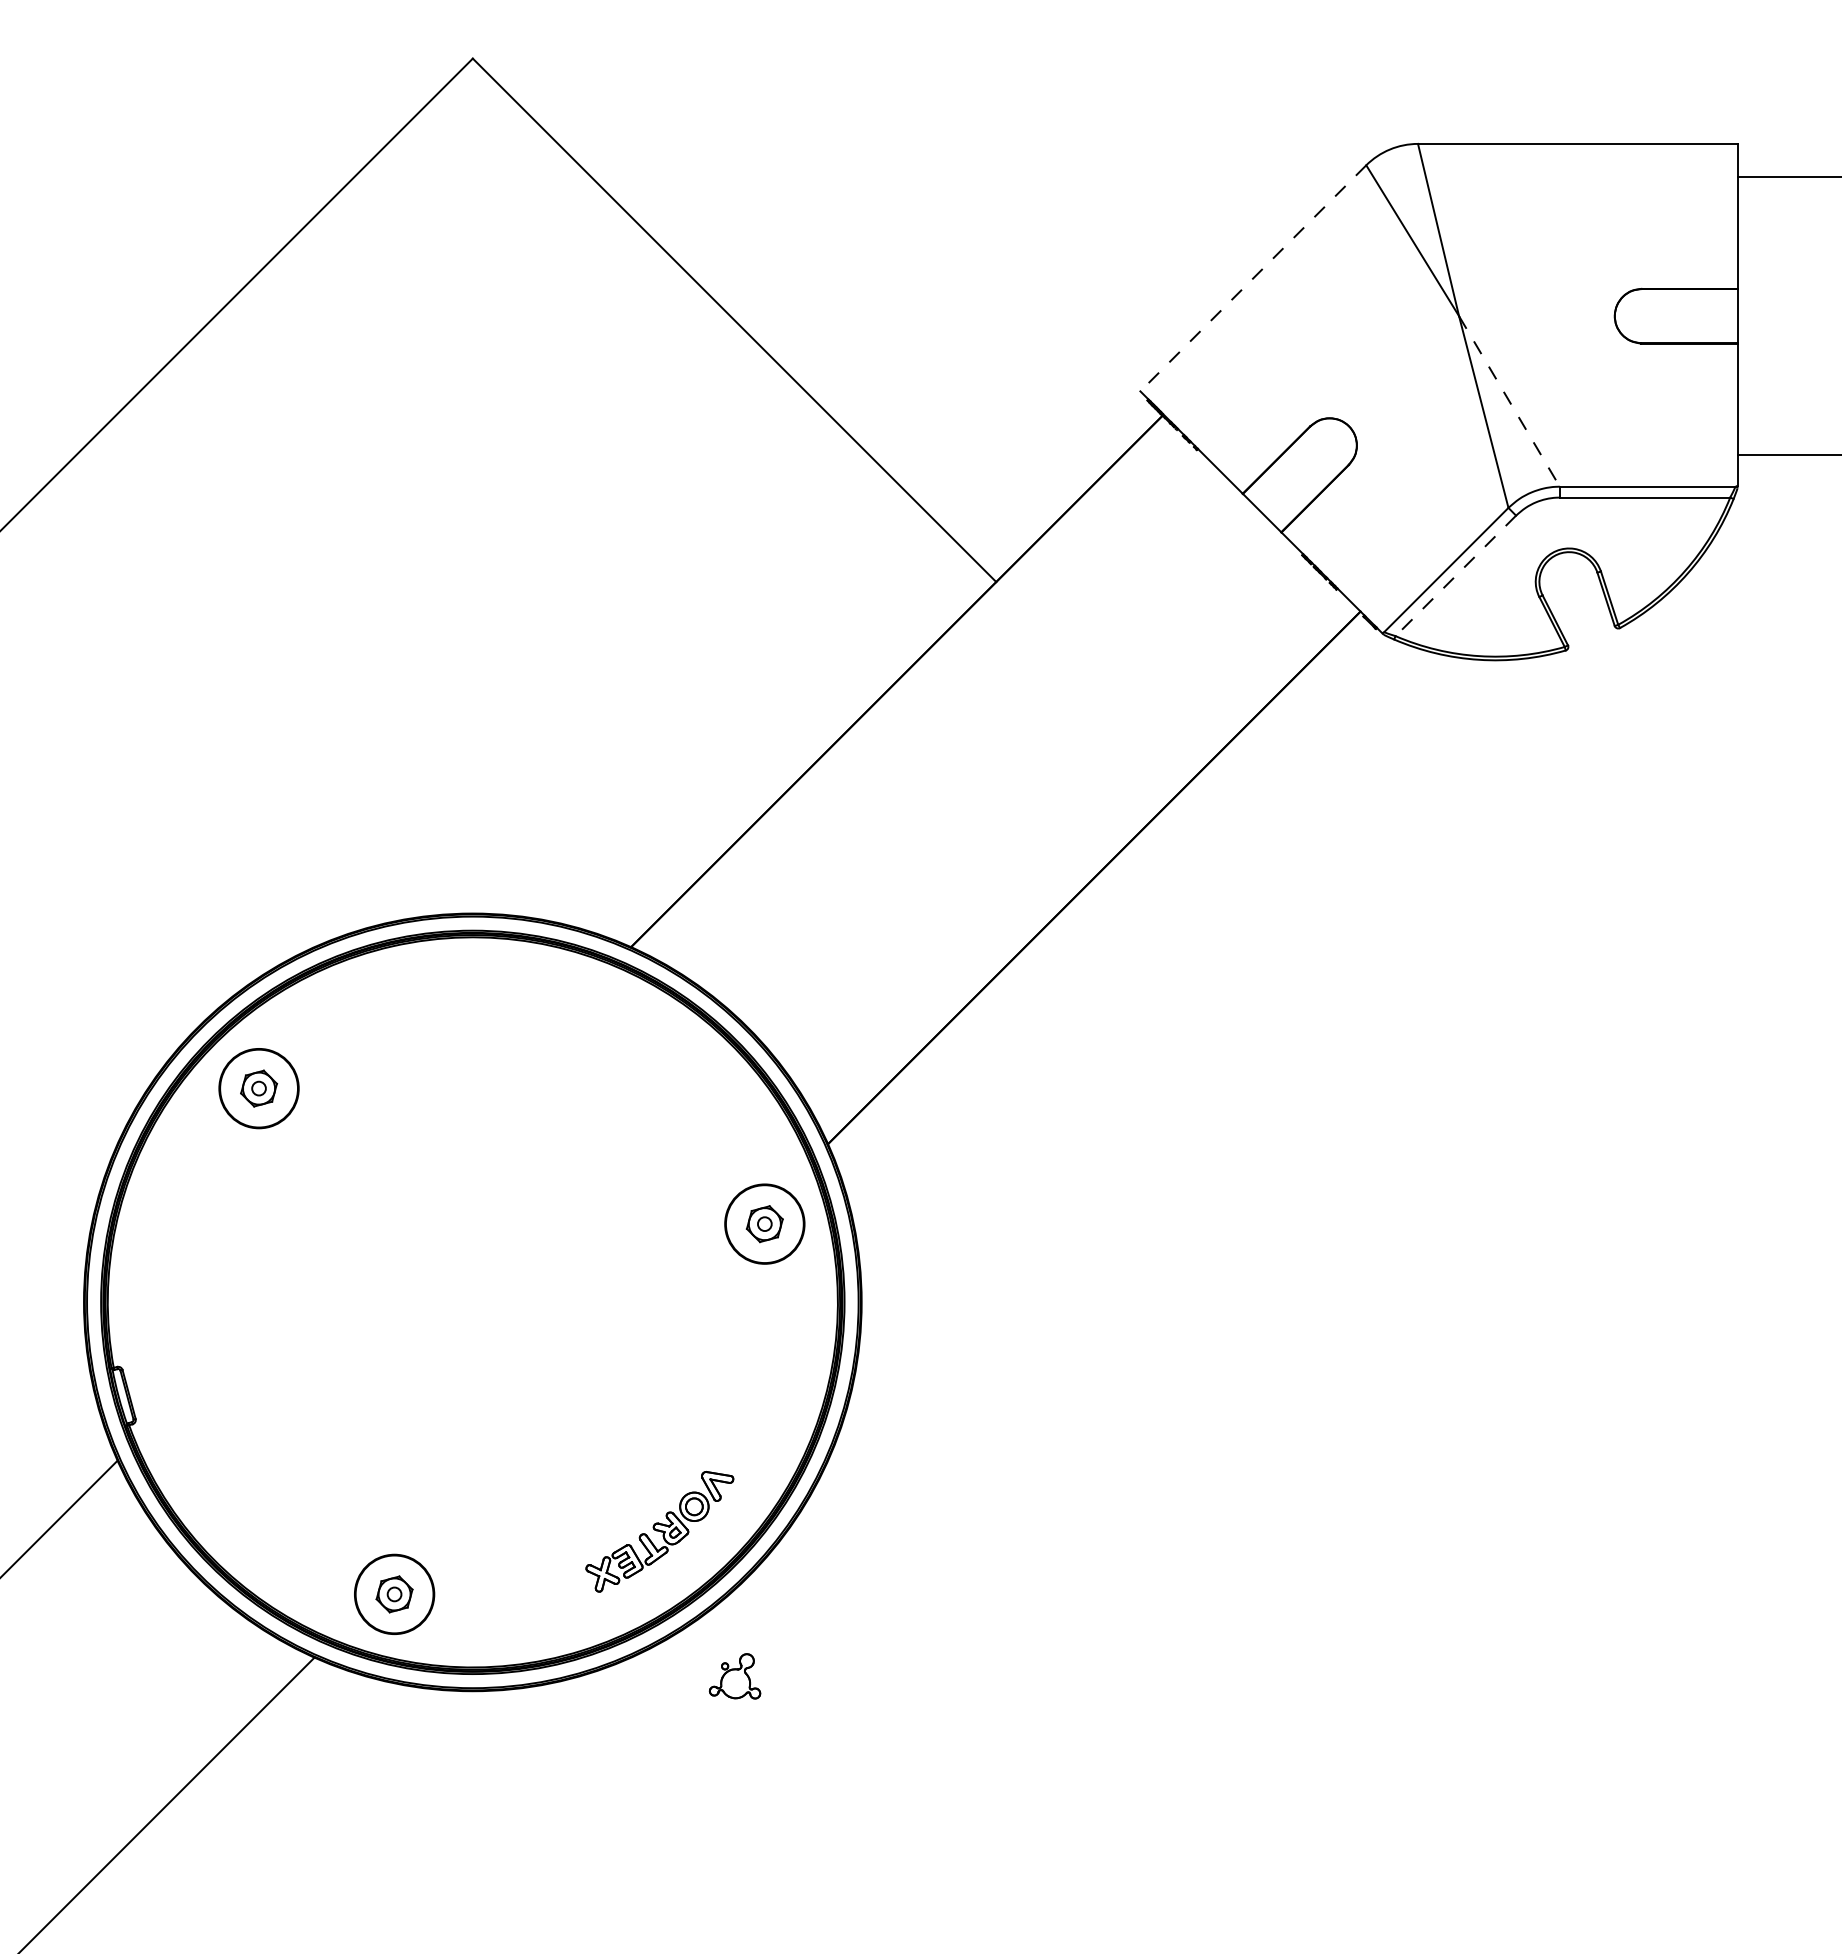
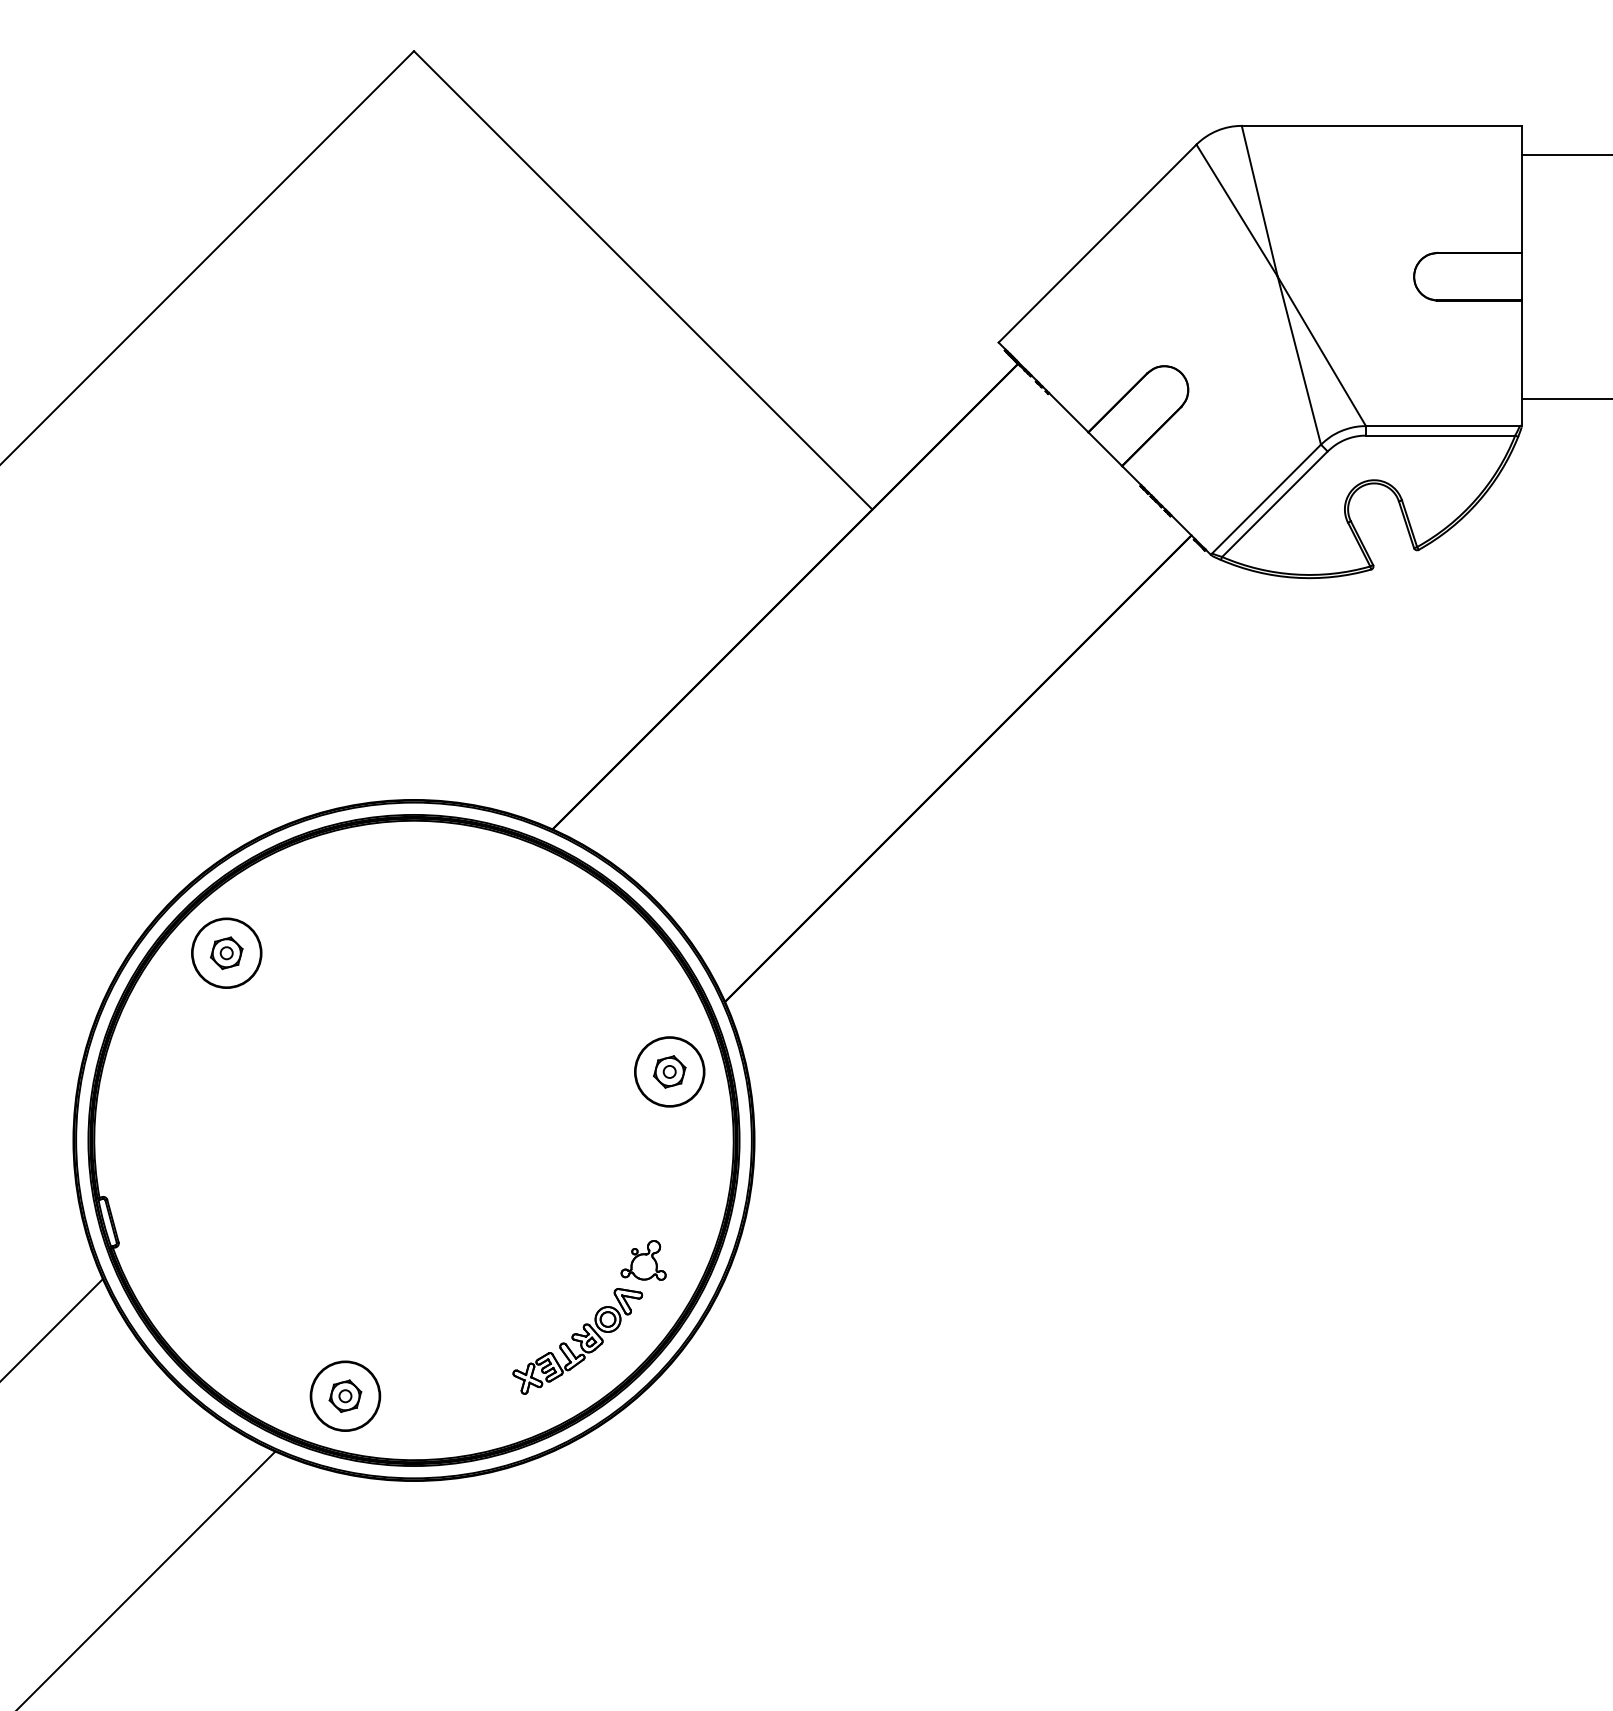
line: (1253, 278) -> (1097, 243), dashed -> solid
line: (1509, 401) -> (1321, 351), dashed -> solid
line: (1455, 576) -> (1274, 504), dashed -> solid
part: (734, 1676) -> (643, 1260), moved

